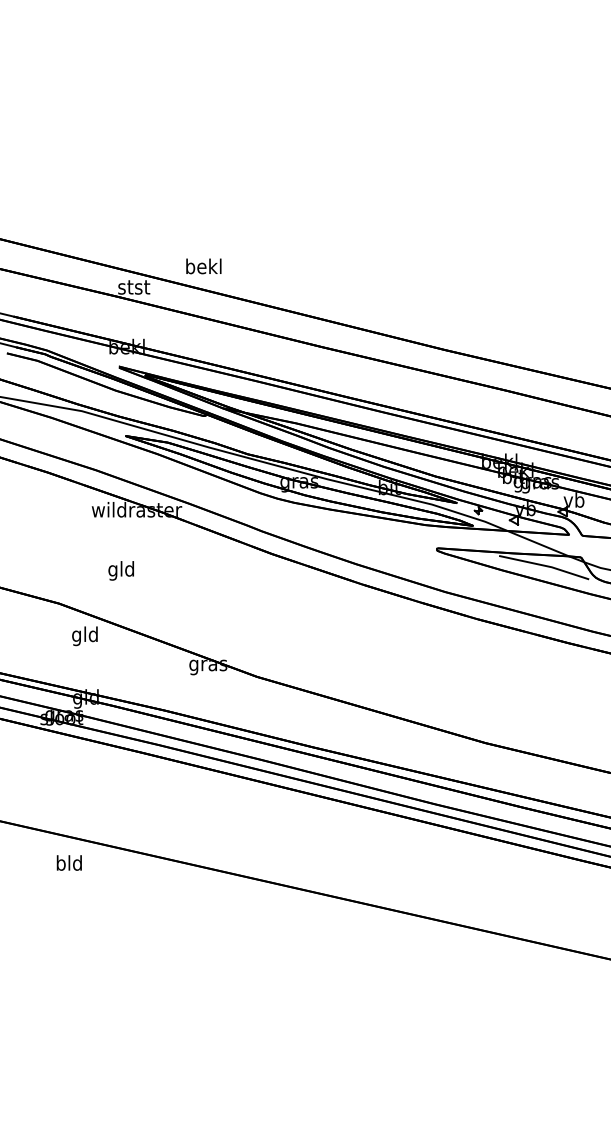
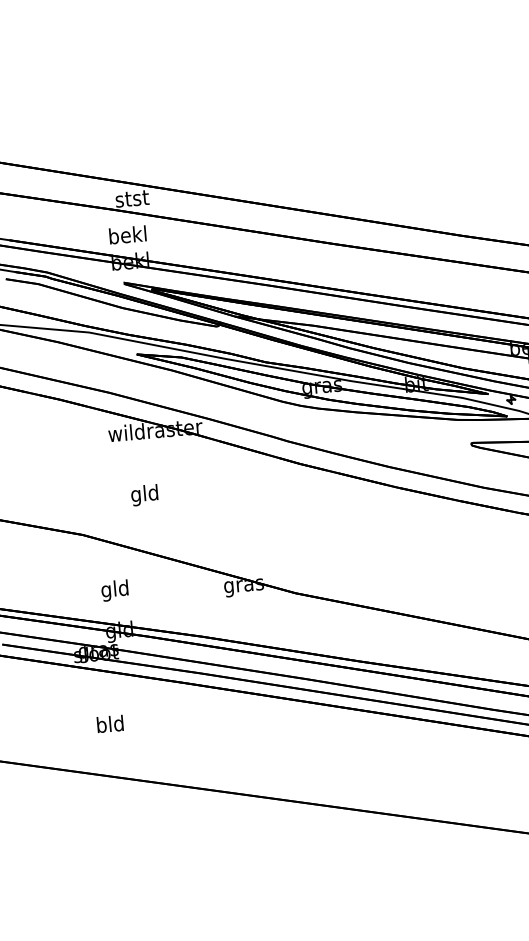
text: (203, 266) -> (127, 235), moved
text: (84, 636) -> (114, 590), moved
text: (68, 862) -> (109, 723), moved

